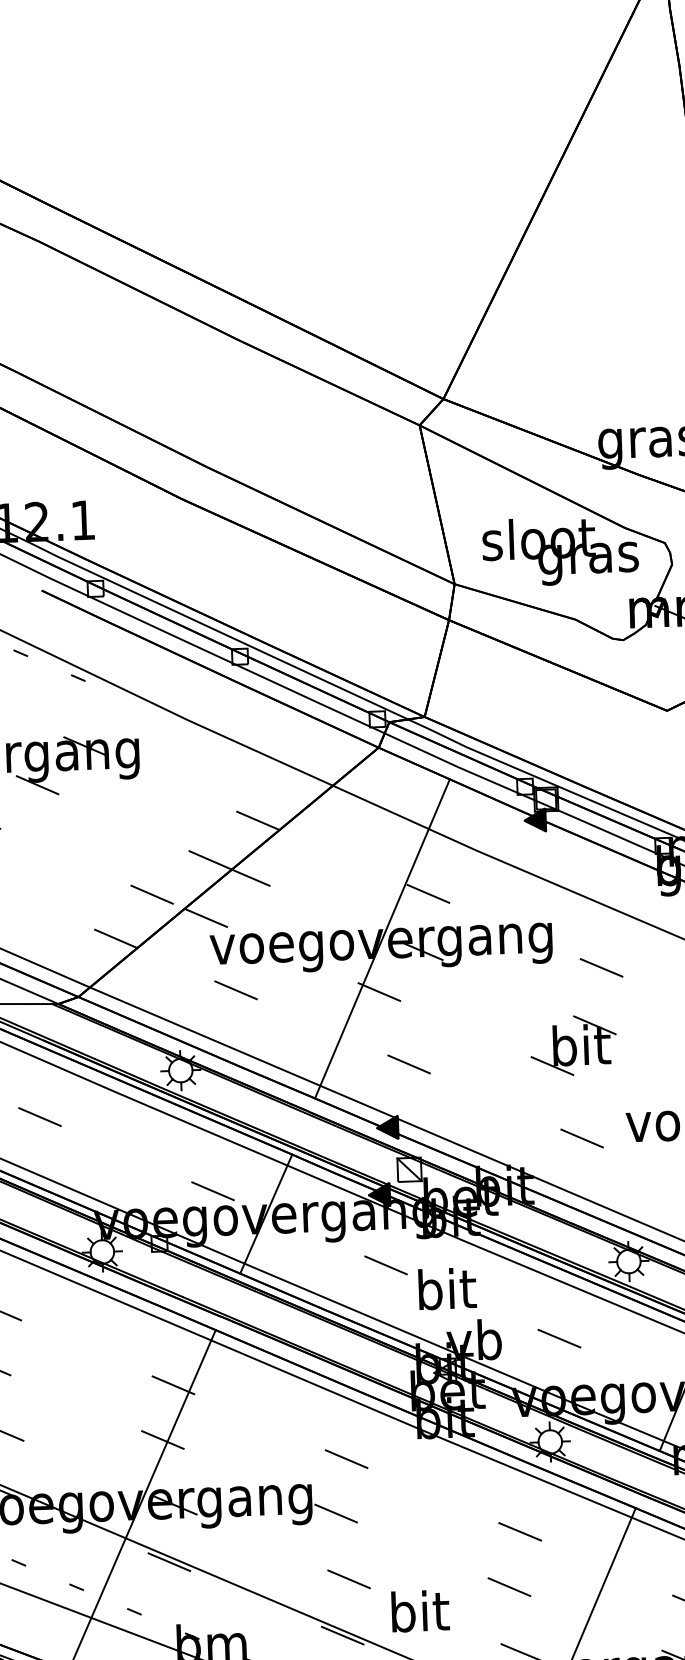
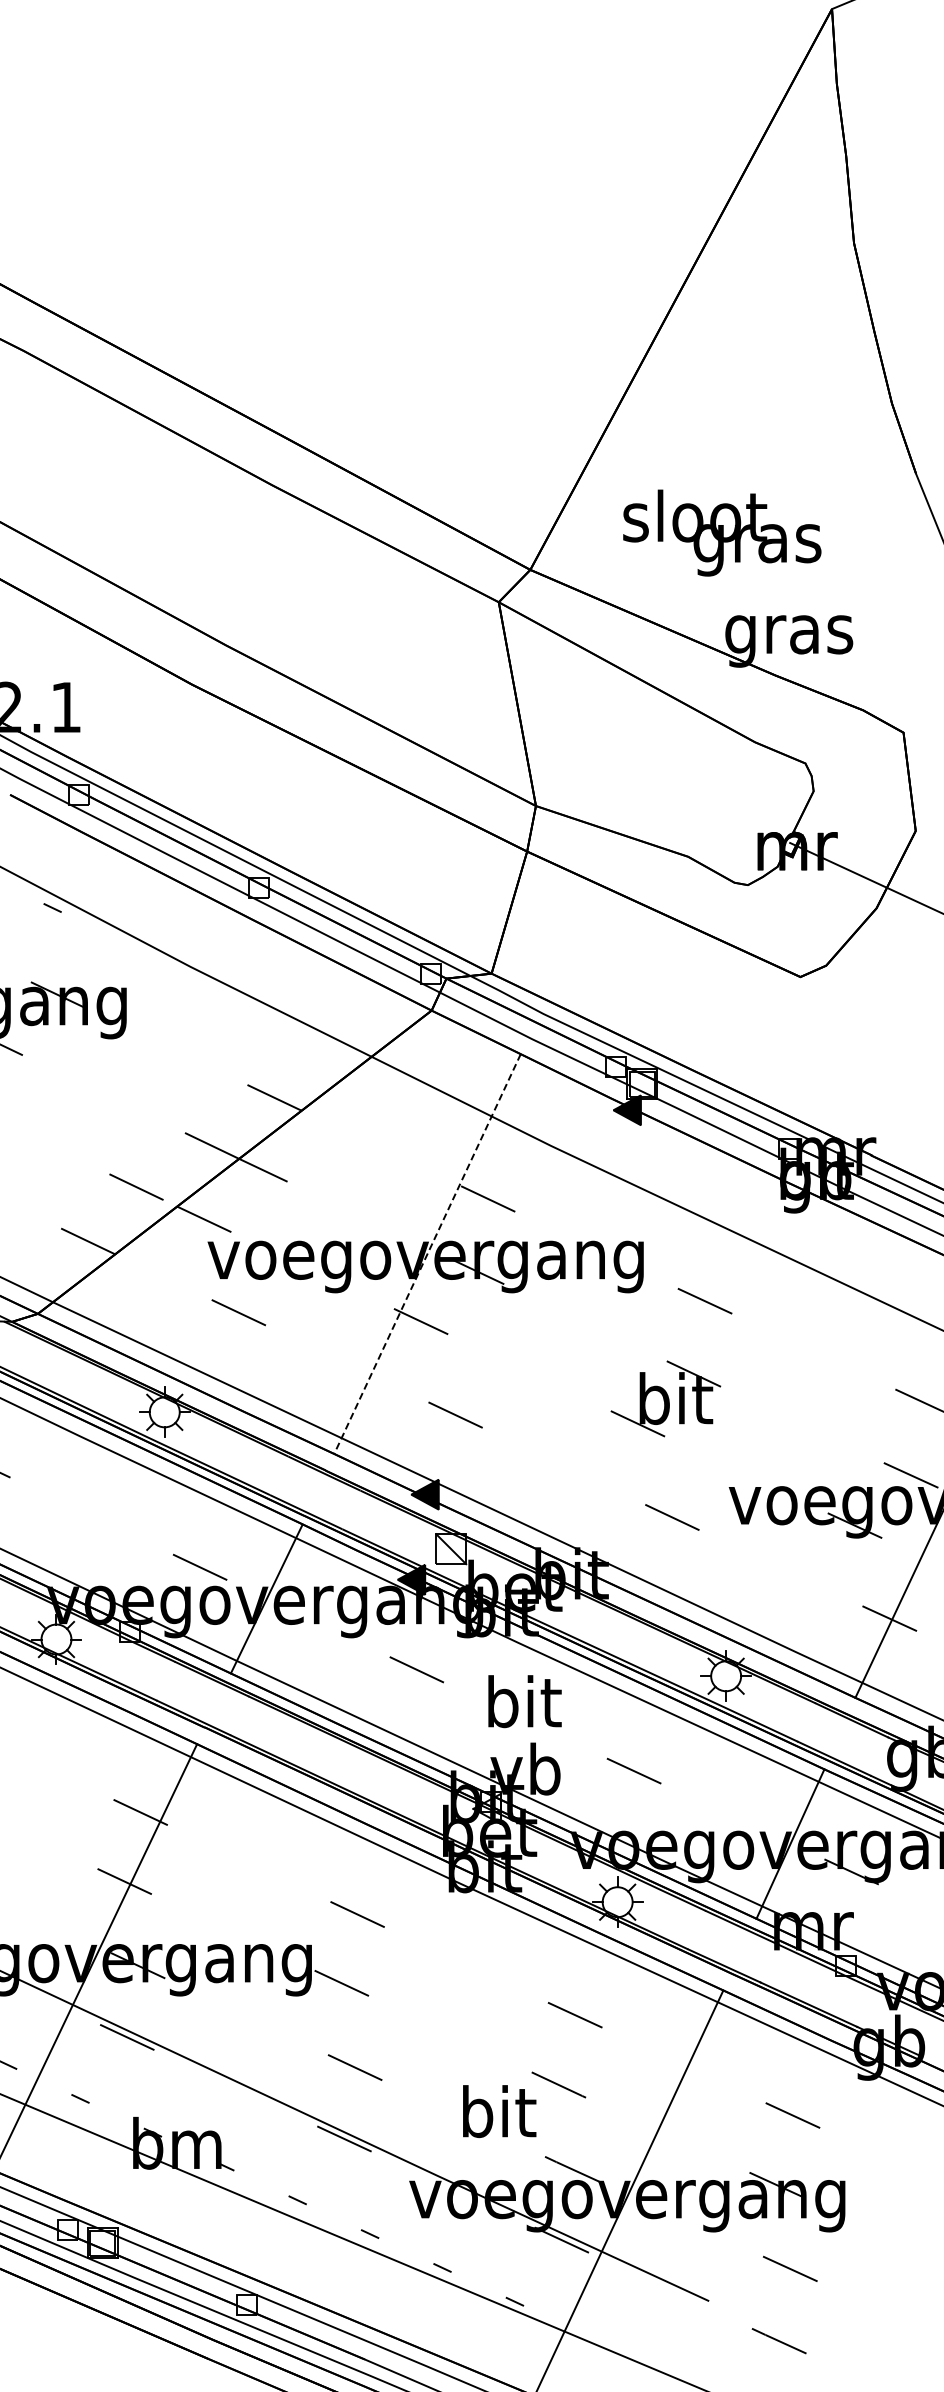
text: (560, 550) -> (722, 532), moved
line: (382, 939) -> (427, 1254), solid -> dashed
text: (447, 1288) -> (524, 1701), moved
text: (420, 1611) -> (499, 2111), moved

